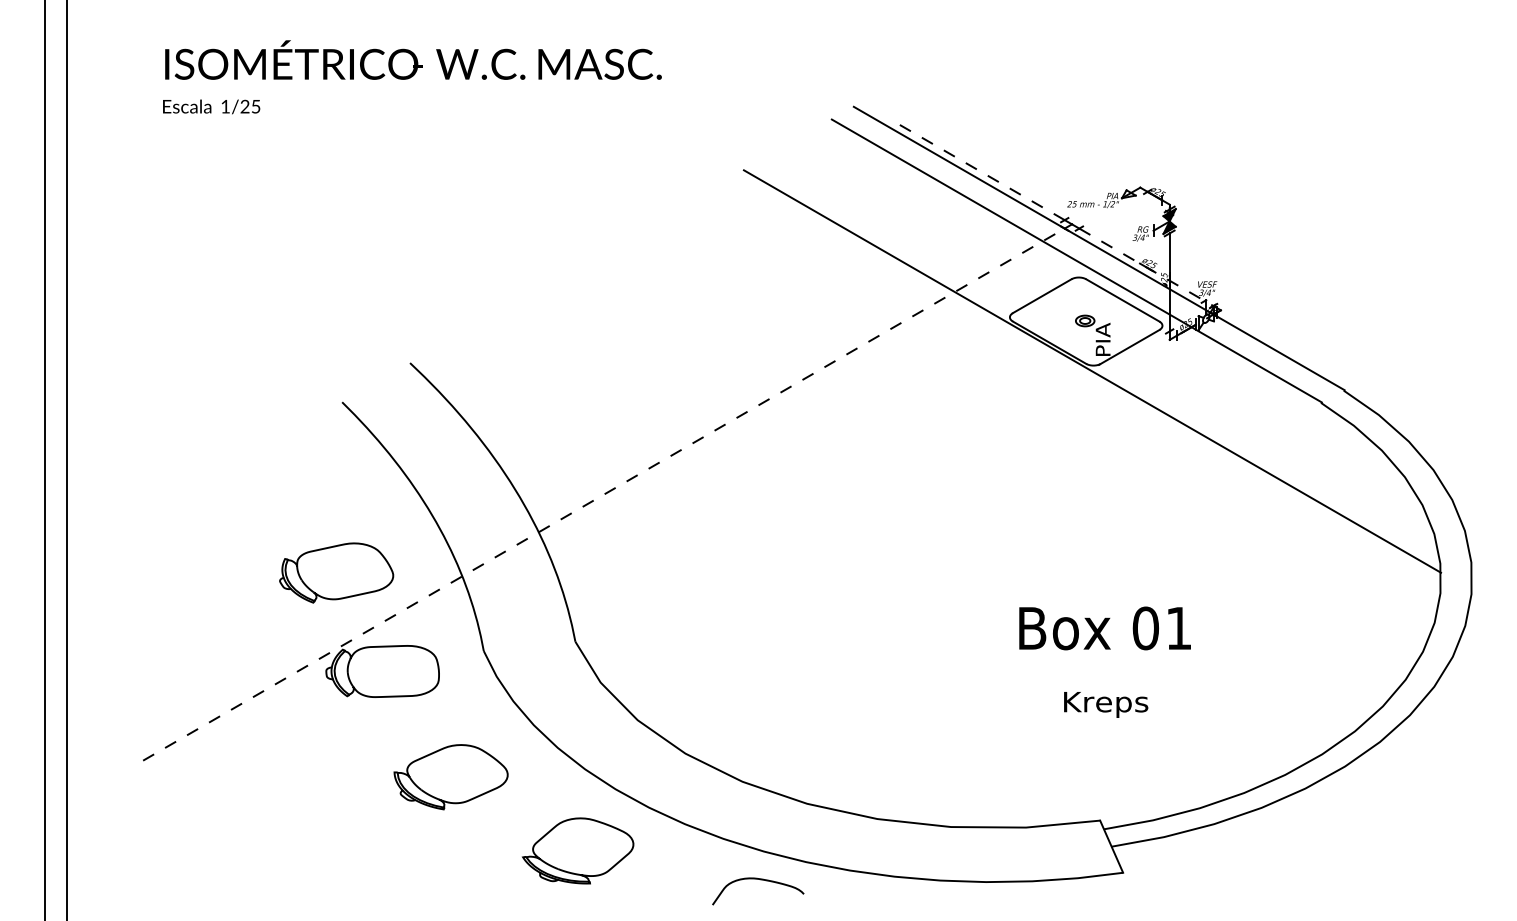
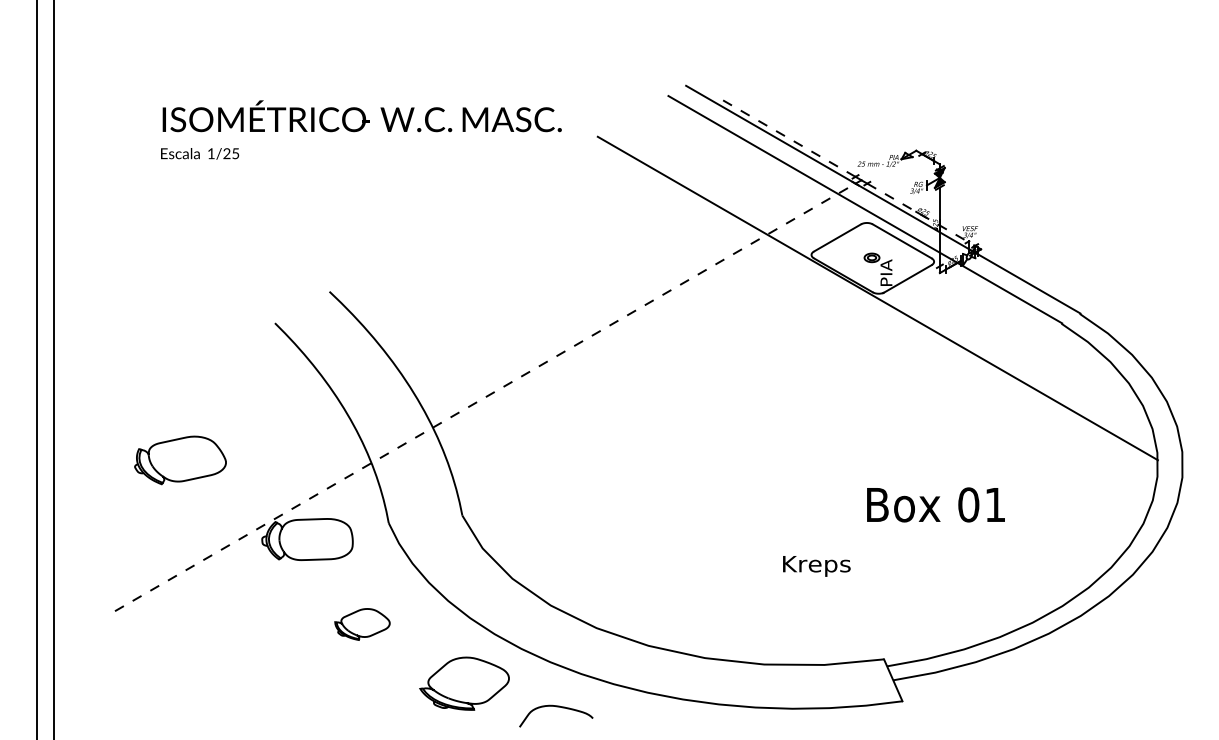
text: (412, 76) -> (361, 129), moved
part: (336, 573) -> (180, 460), moved
text: (1104, 627) -> (935, 504), moved
text: (1105, 705) -> (816, 566), moved
part: (451, 777) -> (362, 624), size x0.6
curve: (758, 880) -> (556, 707), moved

